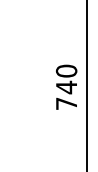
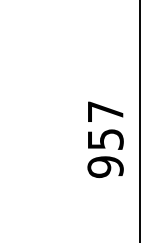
text: (66, 87) -> (105, 139), 740 -> 957

